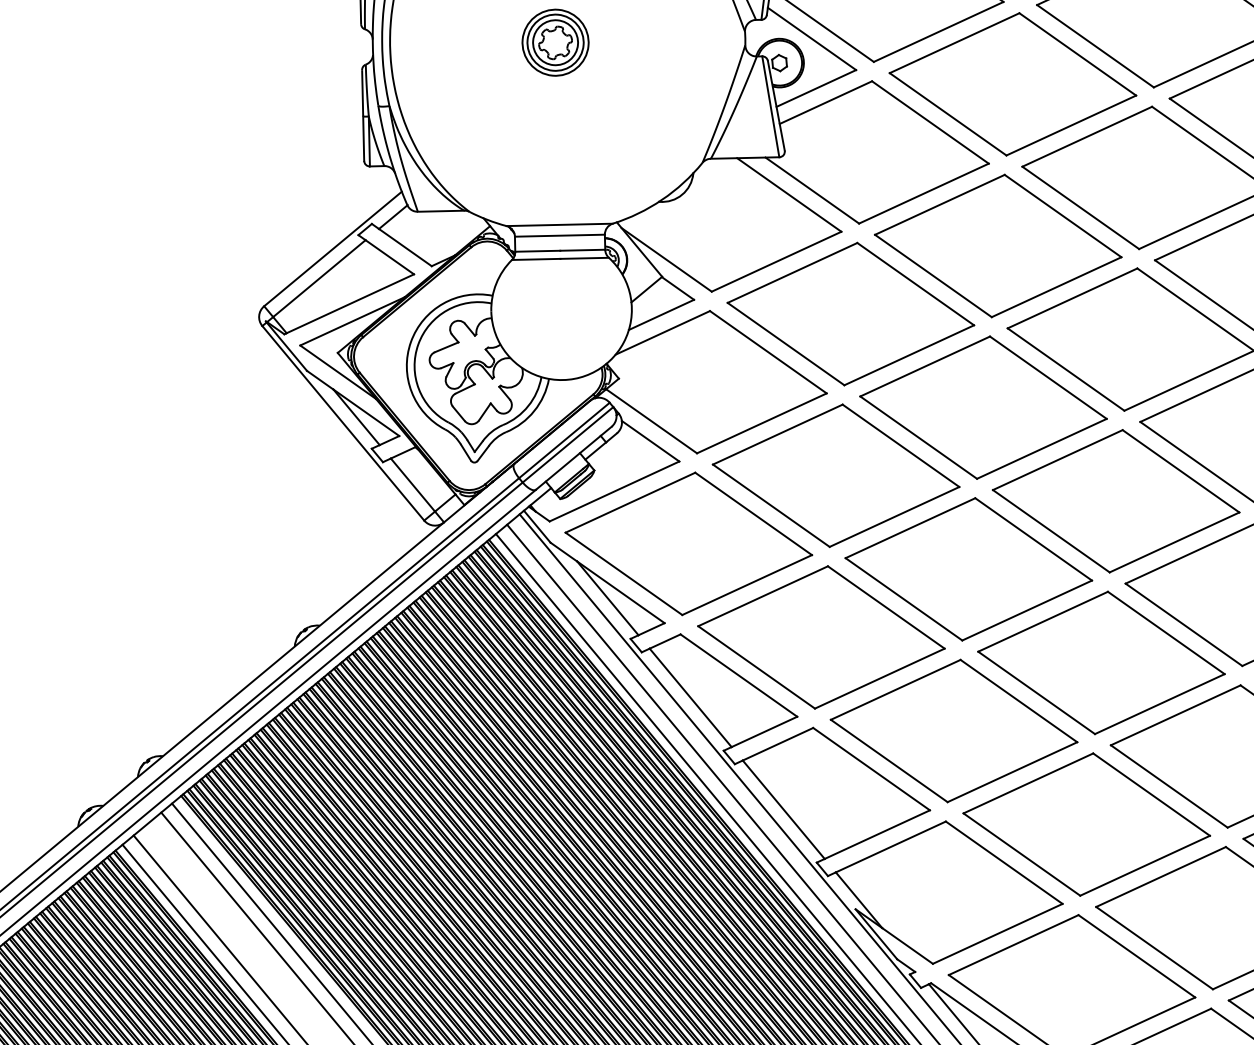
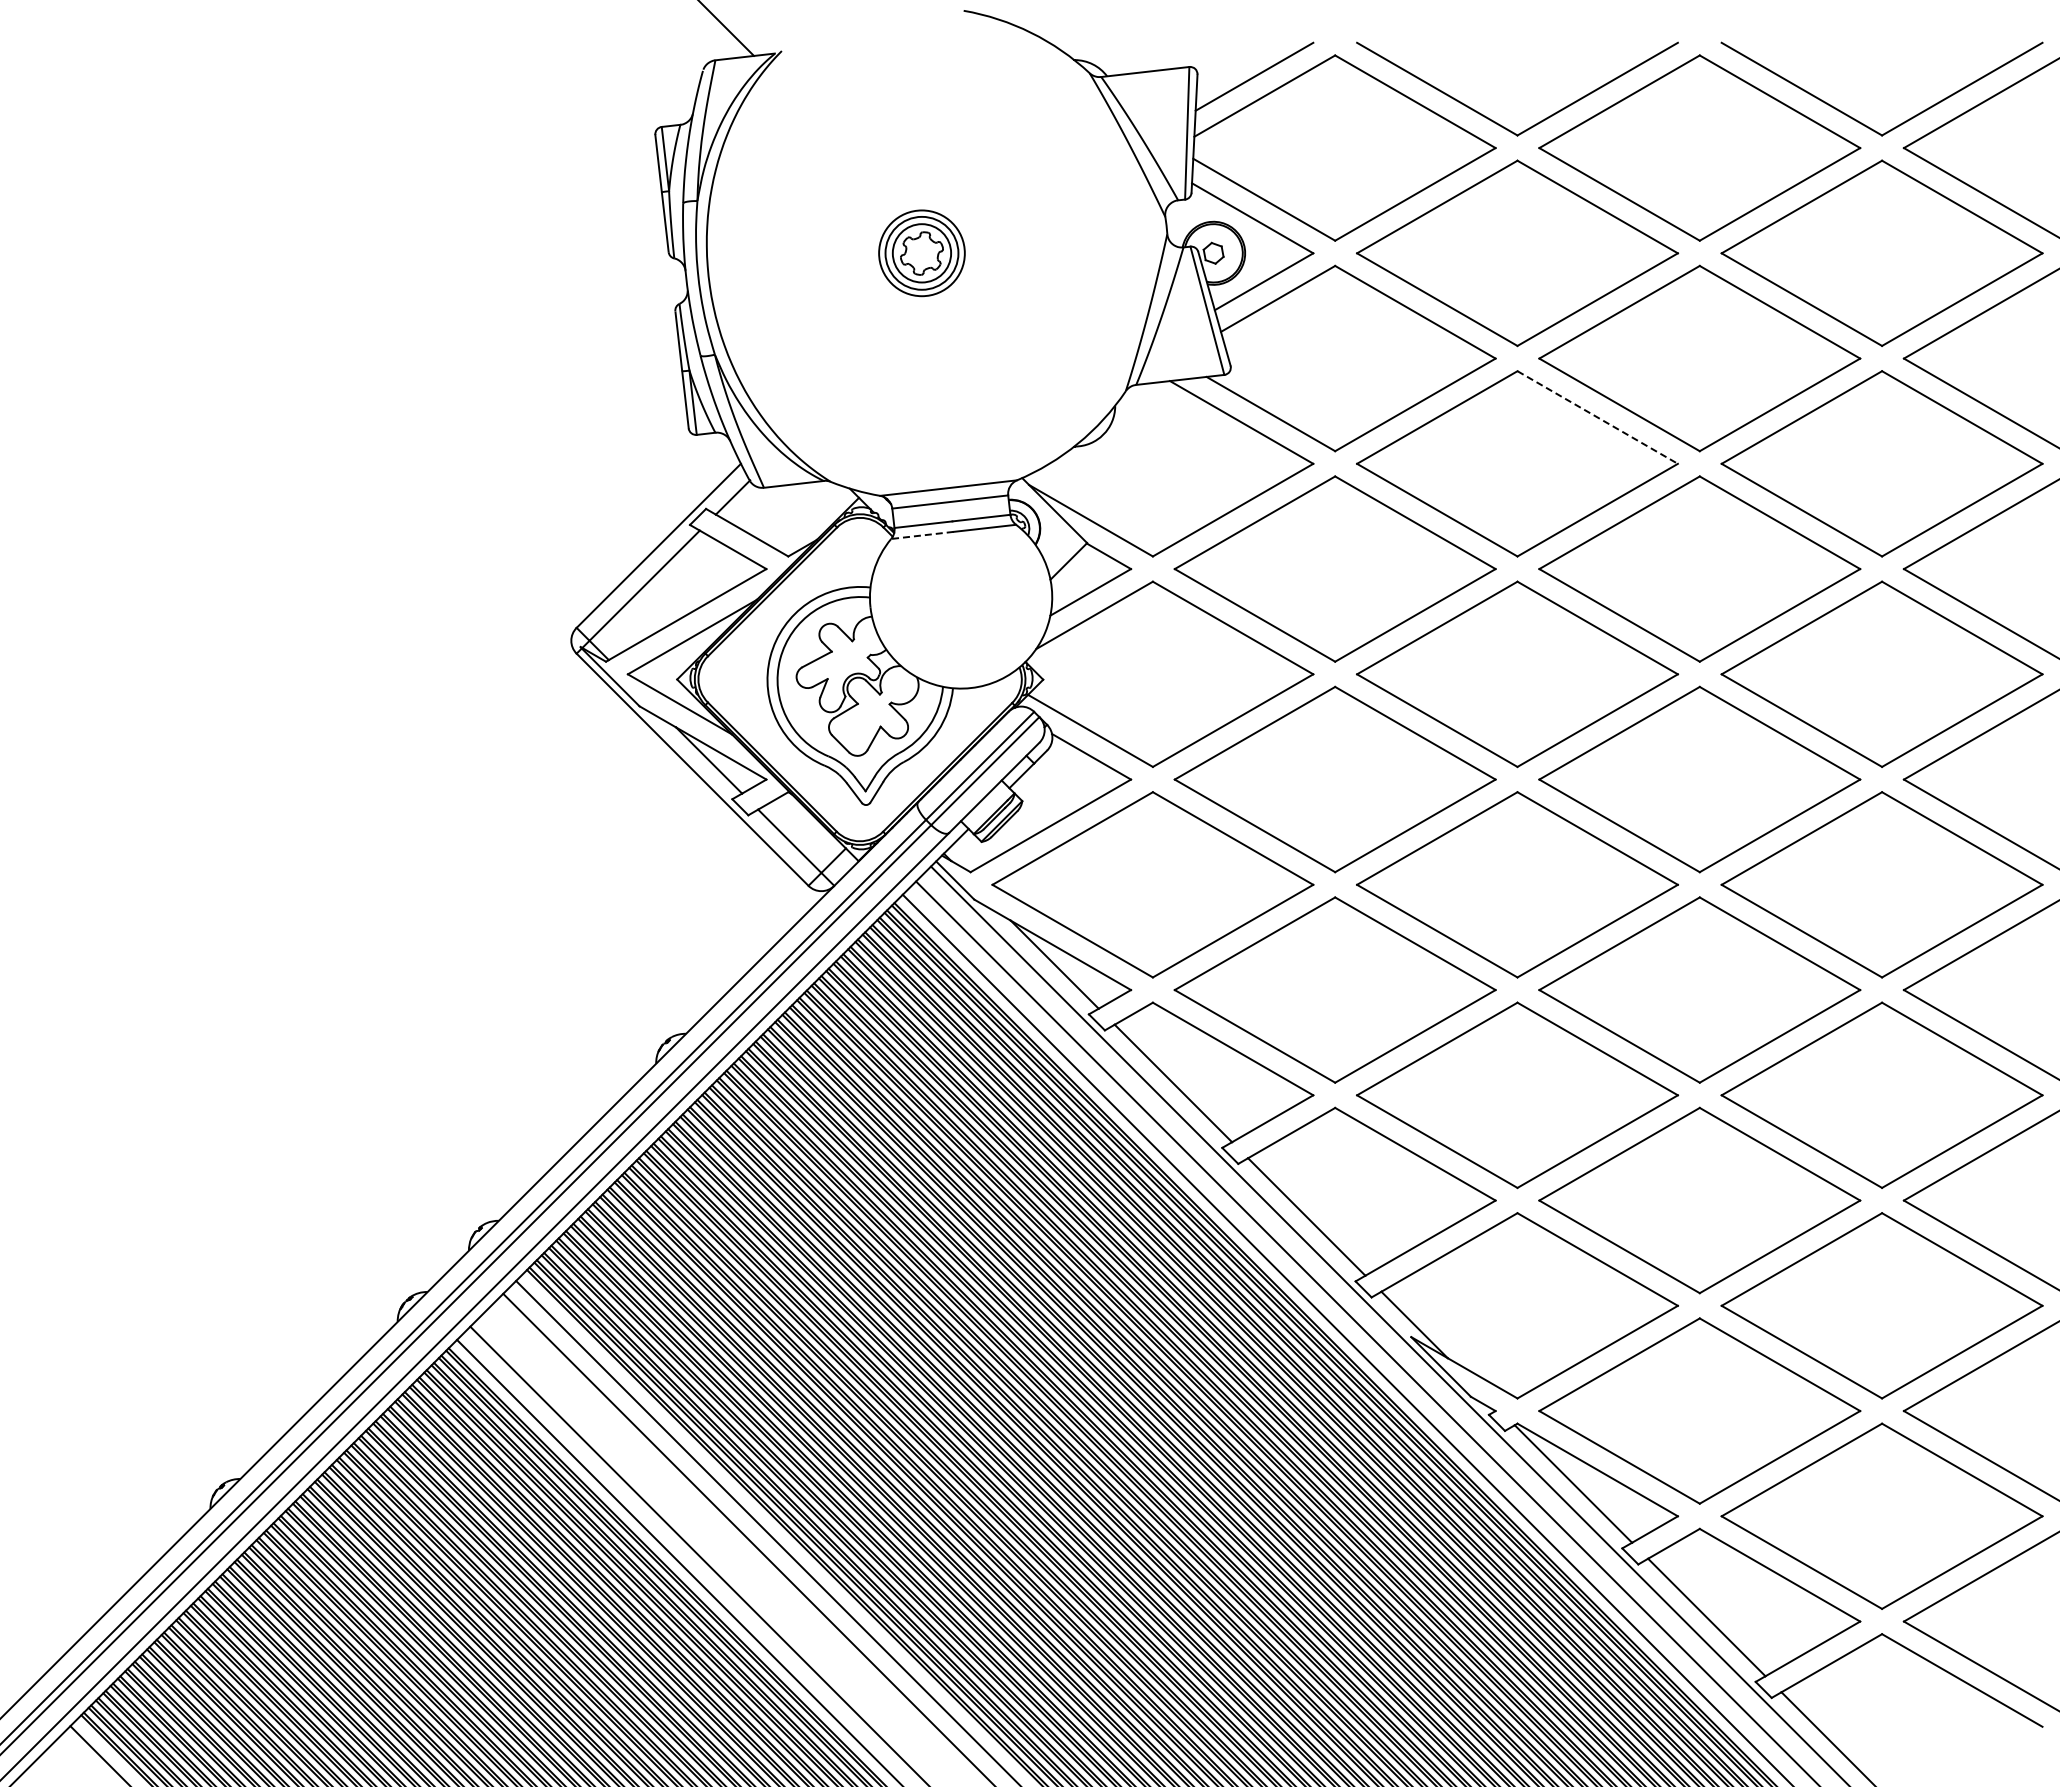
line: (1062, 216) -> (1597, 417), solid -> dashed
line: (535, 259) -> (921, 535), solid -> dashed

